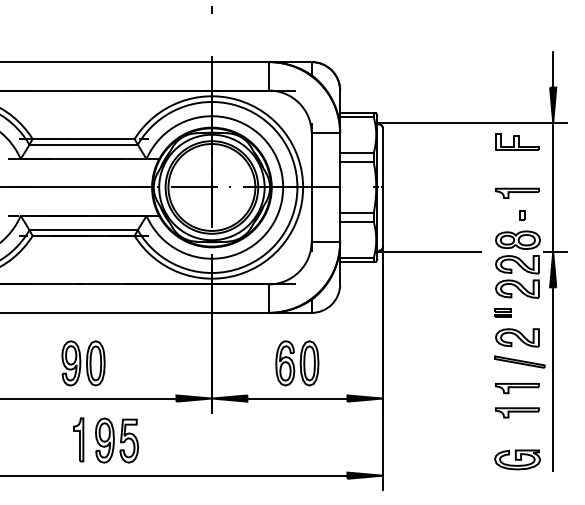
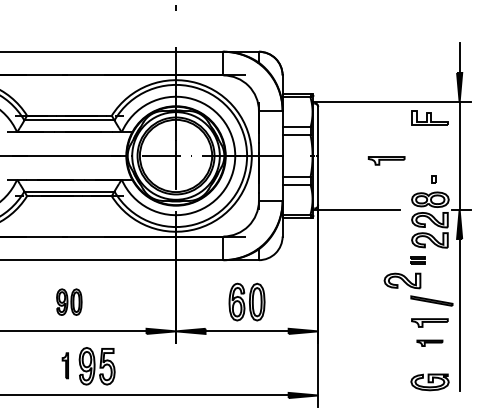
part: (517, 192) -> (386, 160), moved
part: (517, 337) -> (402, 280), moved
part: (83, 363) -> (69, 302), size x0.7
part: (517, 412) -> (429, 342), size x0.7
part: (78, 439) -> (65, 365), size x0.7

